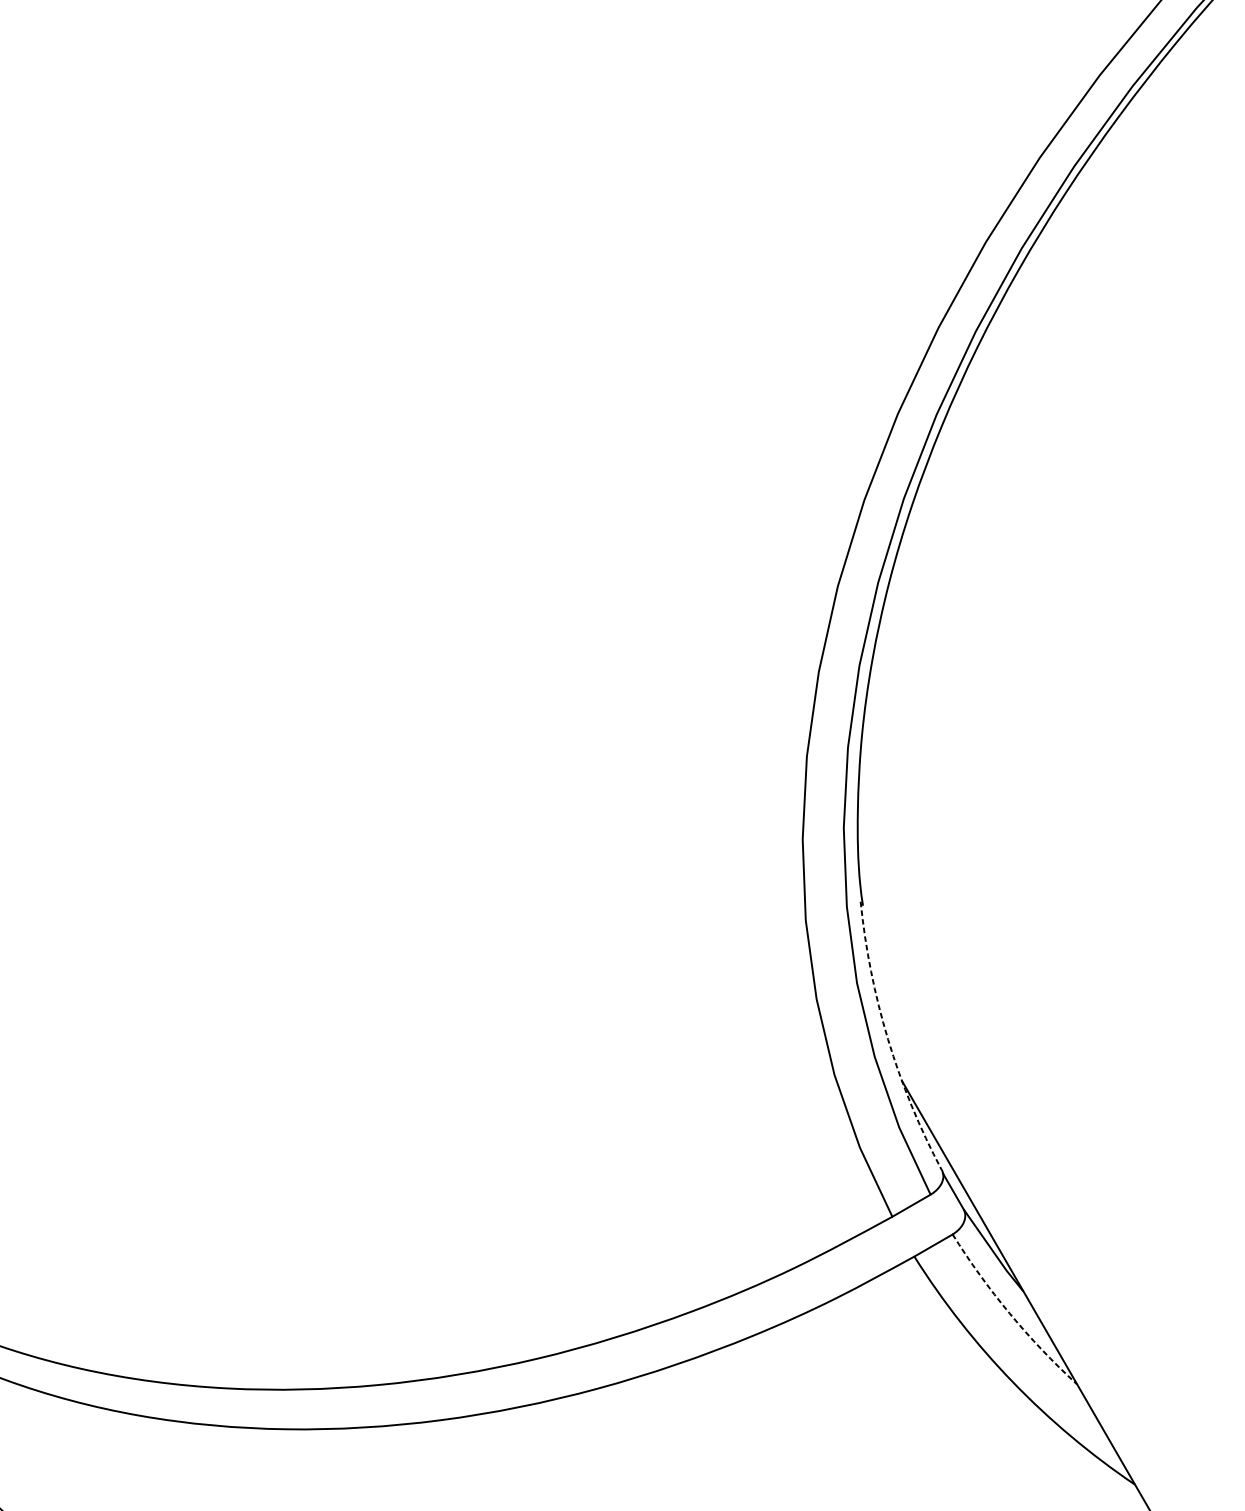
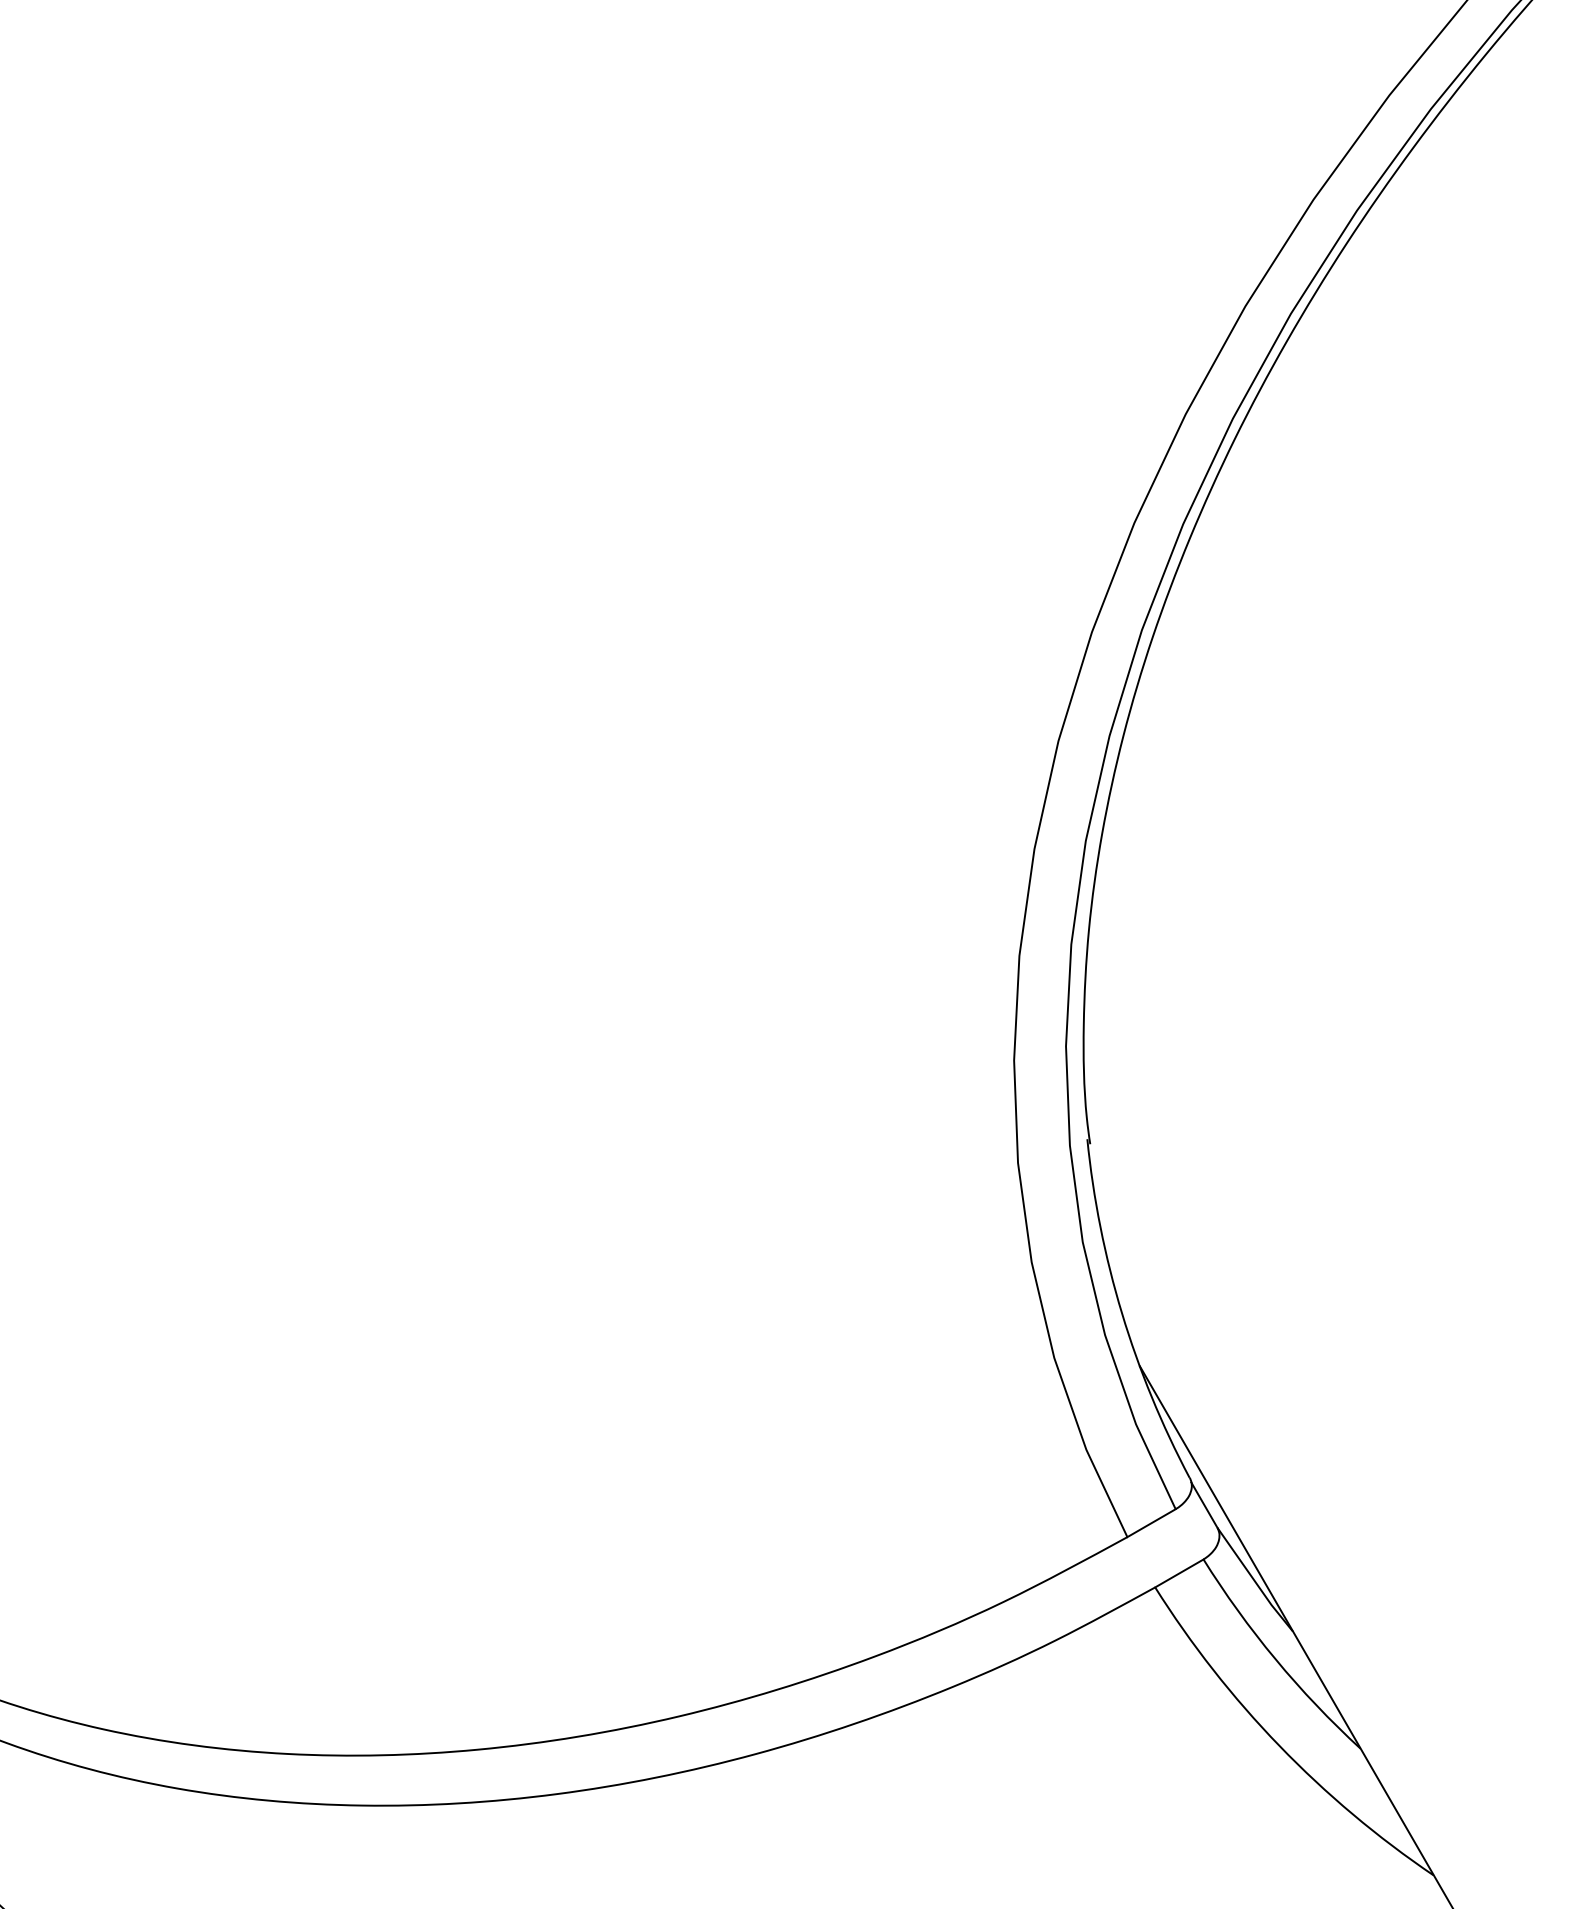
arc: (888, 1039) -> (1122, 1313), dashed -> solid
arc: (1009, 1313) -> (1275, 1659), dashed -> solid

